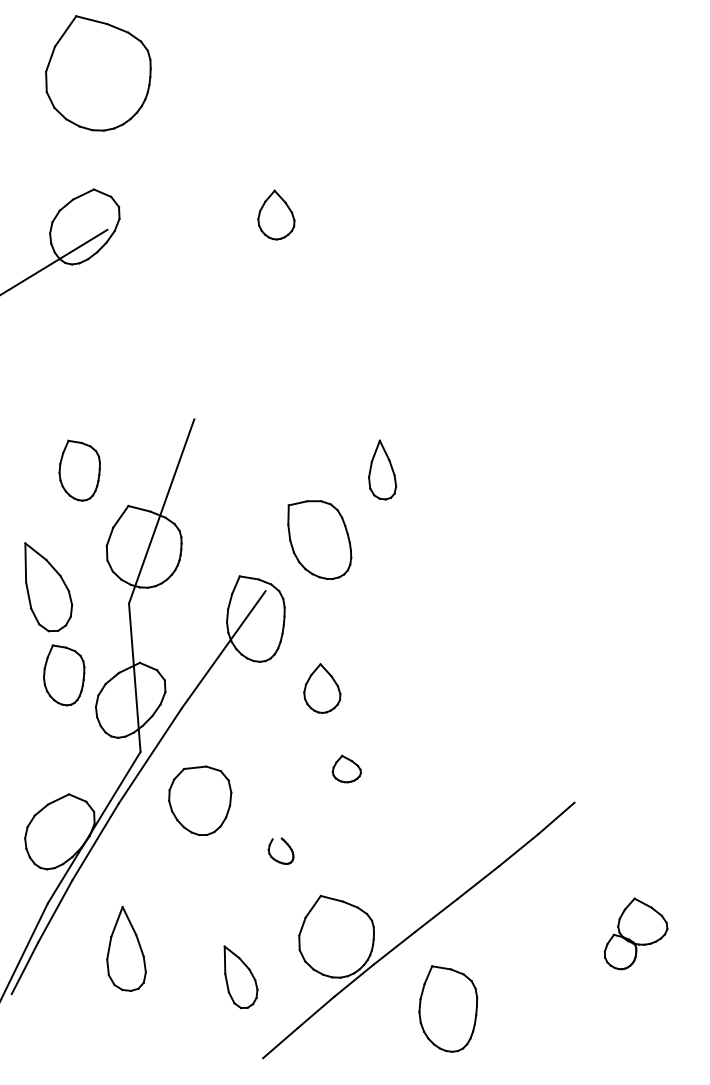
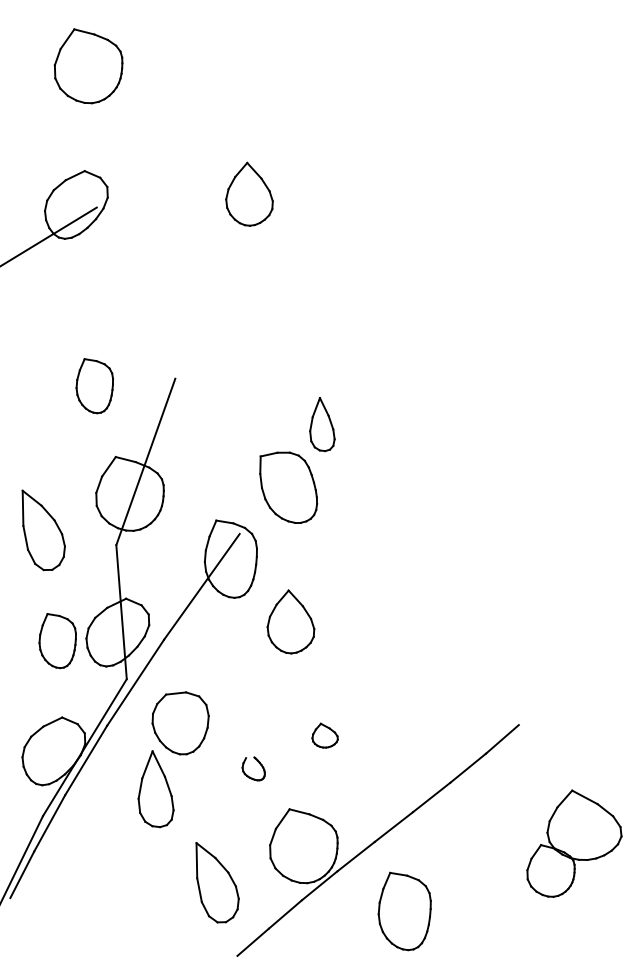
part: (98, 73) -> (88, 66), size x0.71
part: (276, 214) -> (249, 193), size x1.43
part: (382, 469) -> (322, 424), moved
part: (79, 471) -> (94, 386), moved
part: (63, 675) -> (57, 641), moved
part: (321, 688) -> (290, 621), size x1.43
part: (346, 768) -> (324, 735), moved
part: (636, 933) -> (574, 843), size x1.67
part: (125, 949) -> (155, 789), moved
part: (240, 976) -> (217, 882), size x1.43

